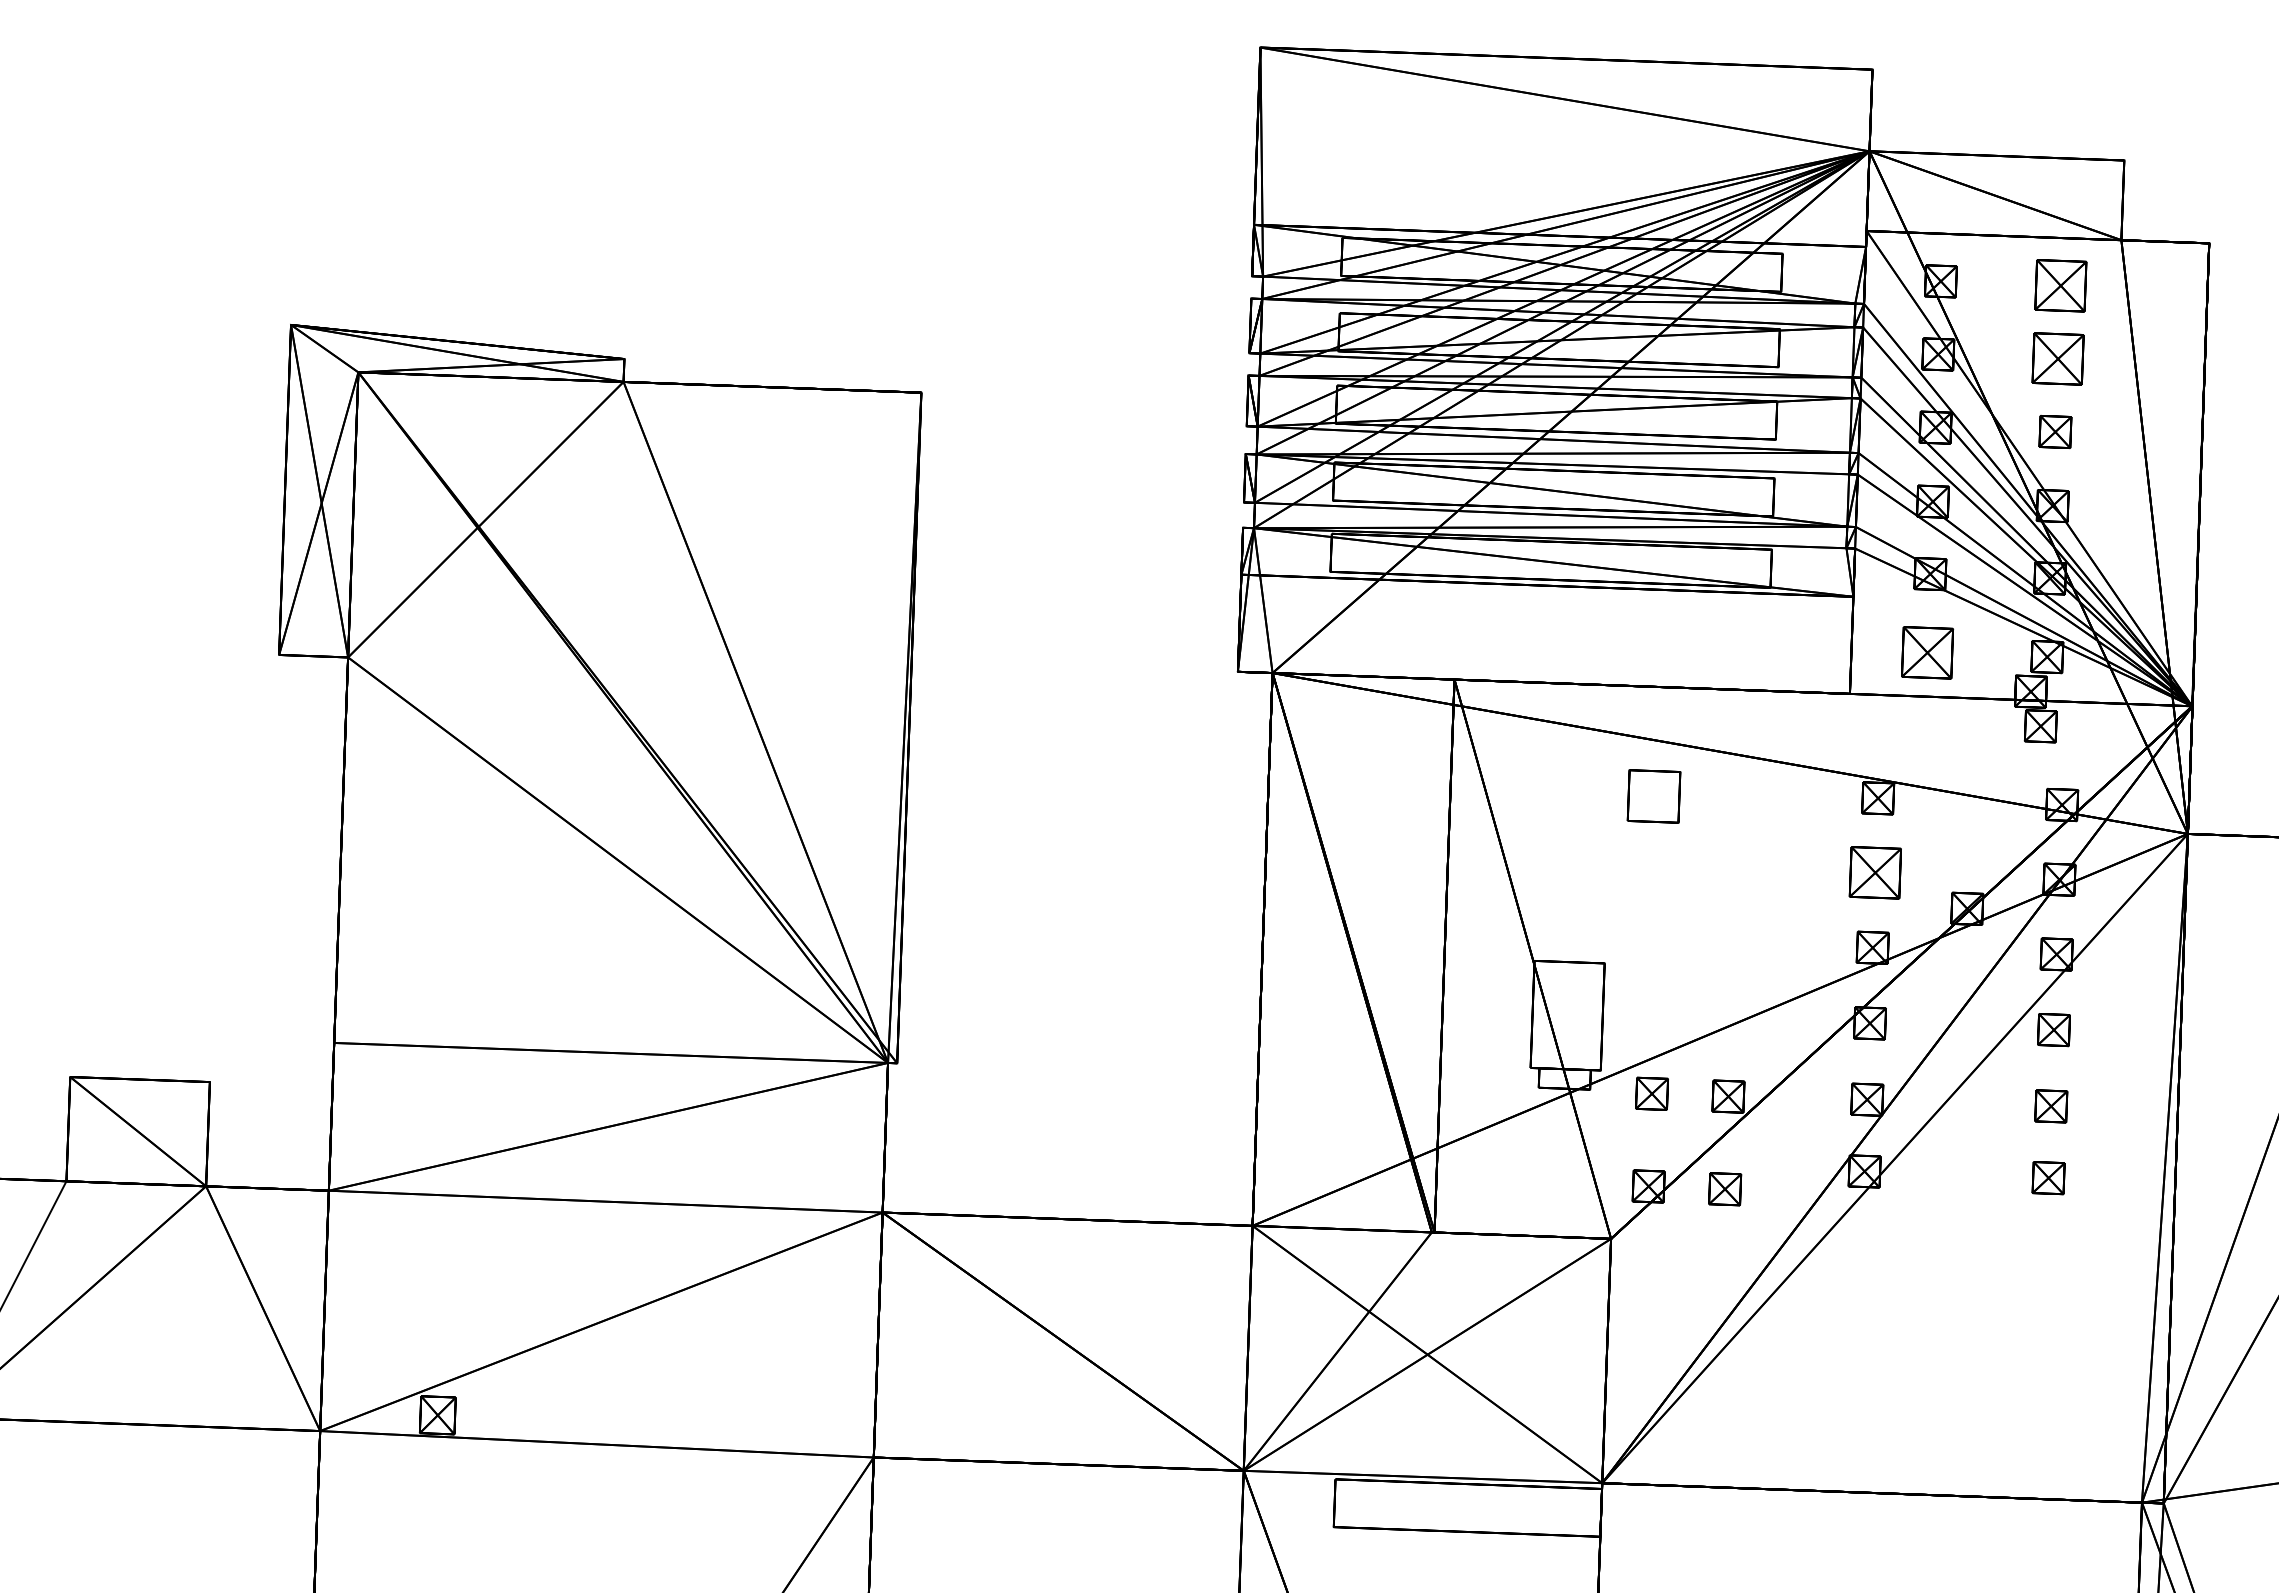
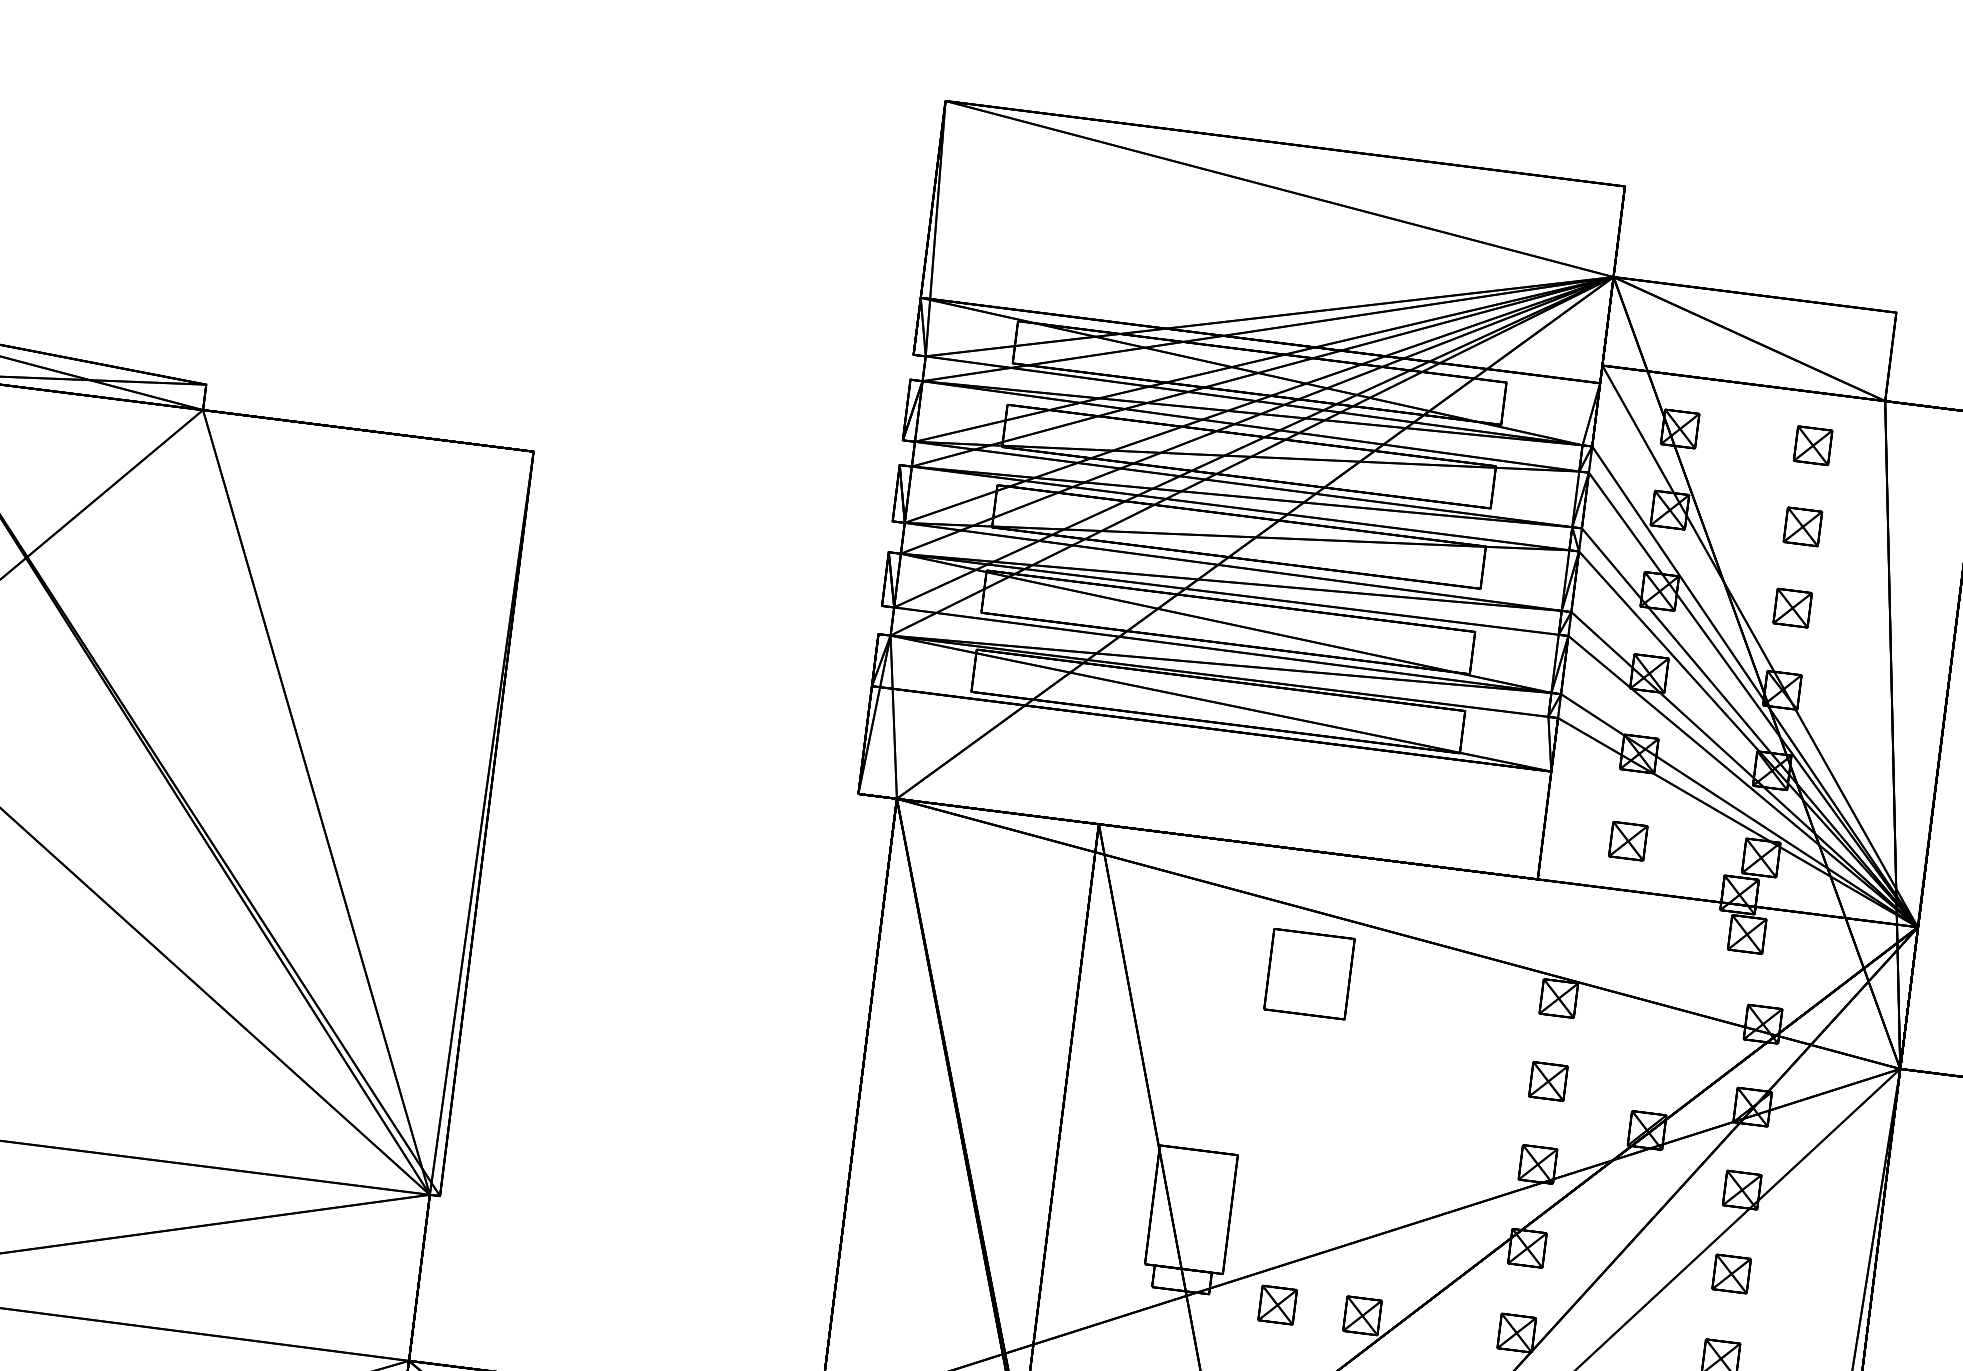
part: (2060, 285) -> (1812, 445), size x0.62
part: (2057, 358) -> (1802, 526), size x0.62
part: (1927, 652) -> (1628, 841), size x0.62
part: (1653, 796) -> (1308, 974), size x1.43
part: (1875, 873) -> (1548, 1081), size x0.62

